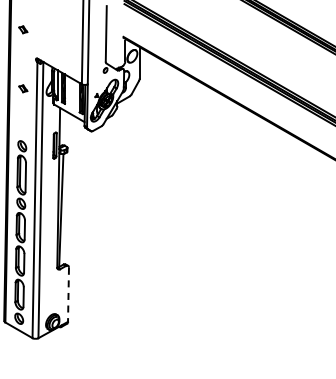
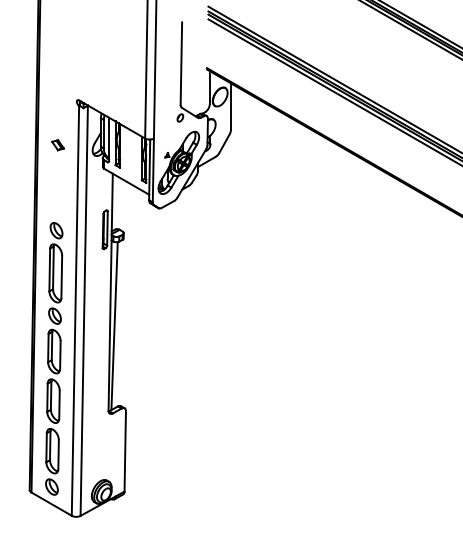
part: (23, 29) -> (58, 57), removed
line: (68, 295) -> (125, 452), dashed -> solid

